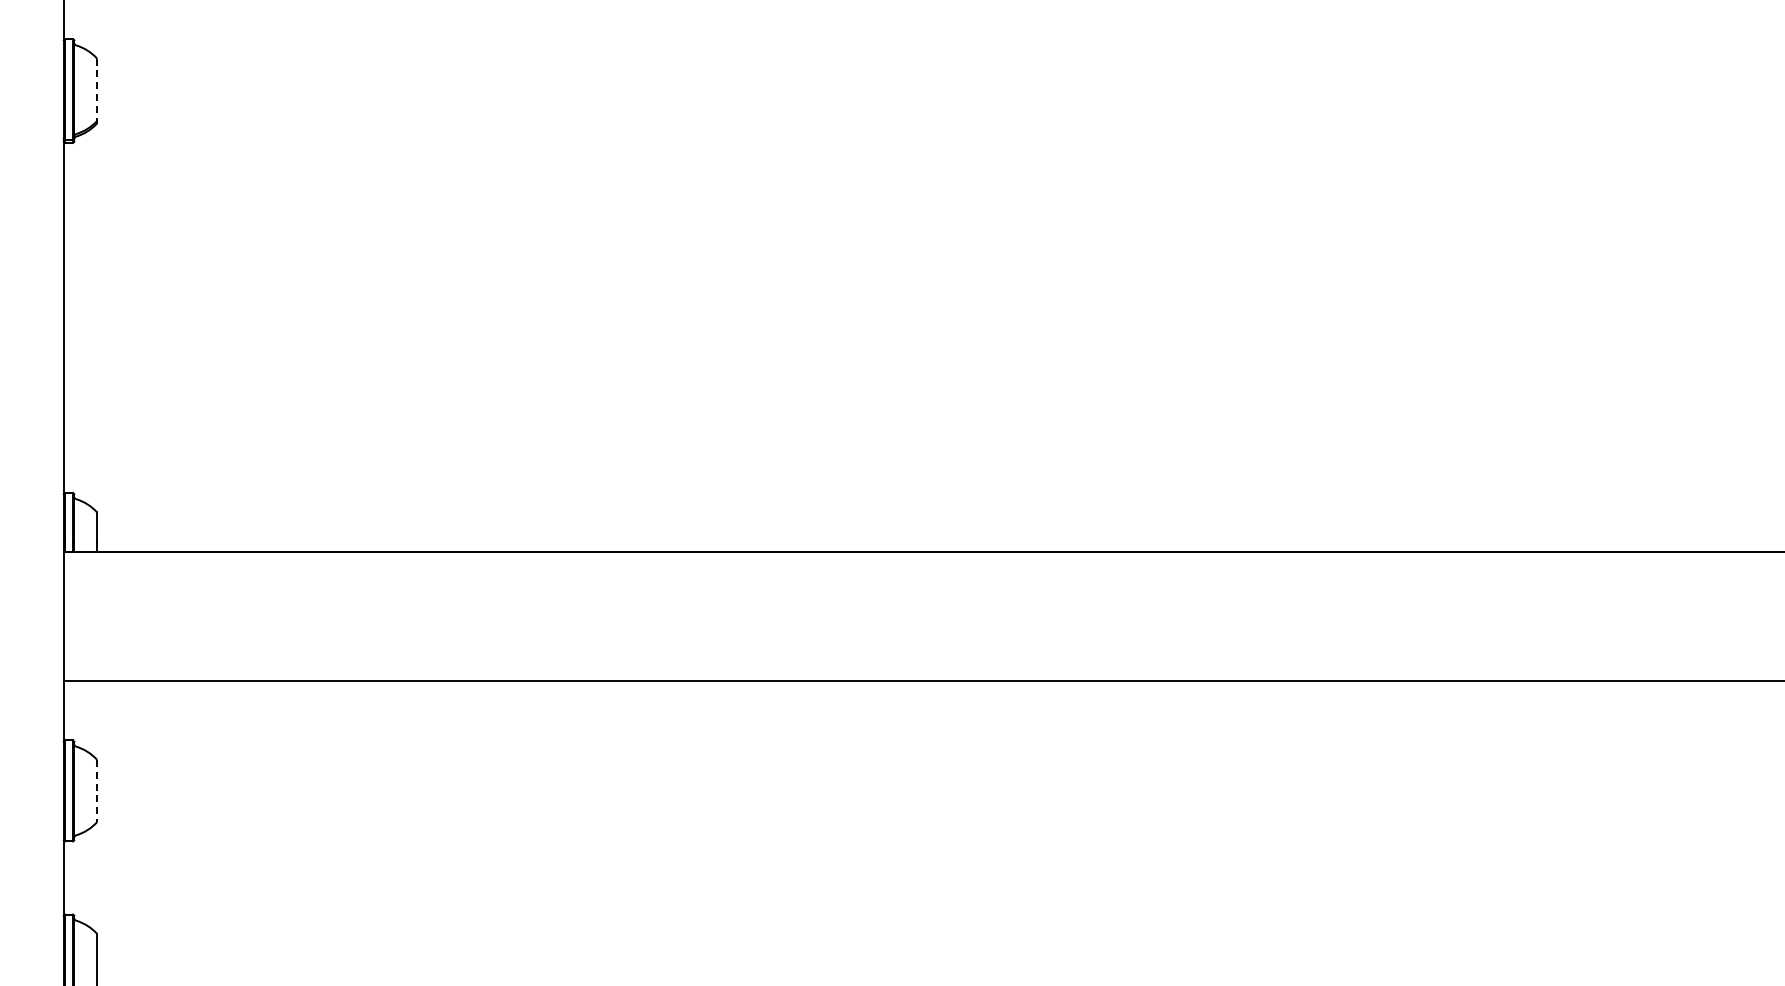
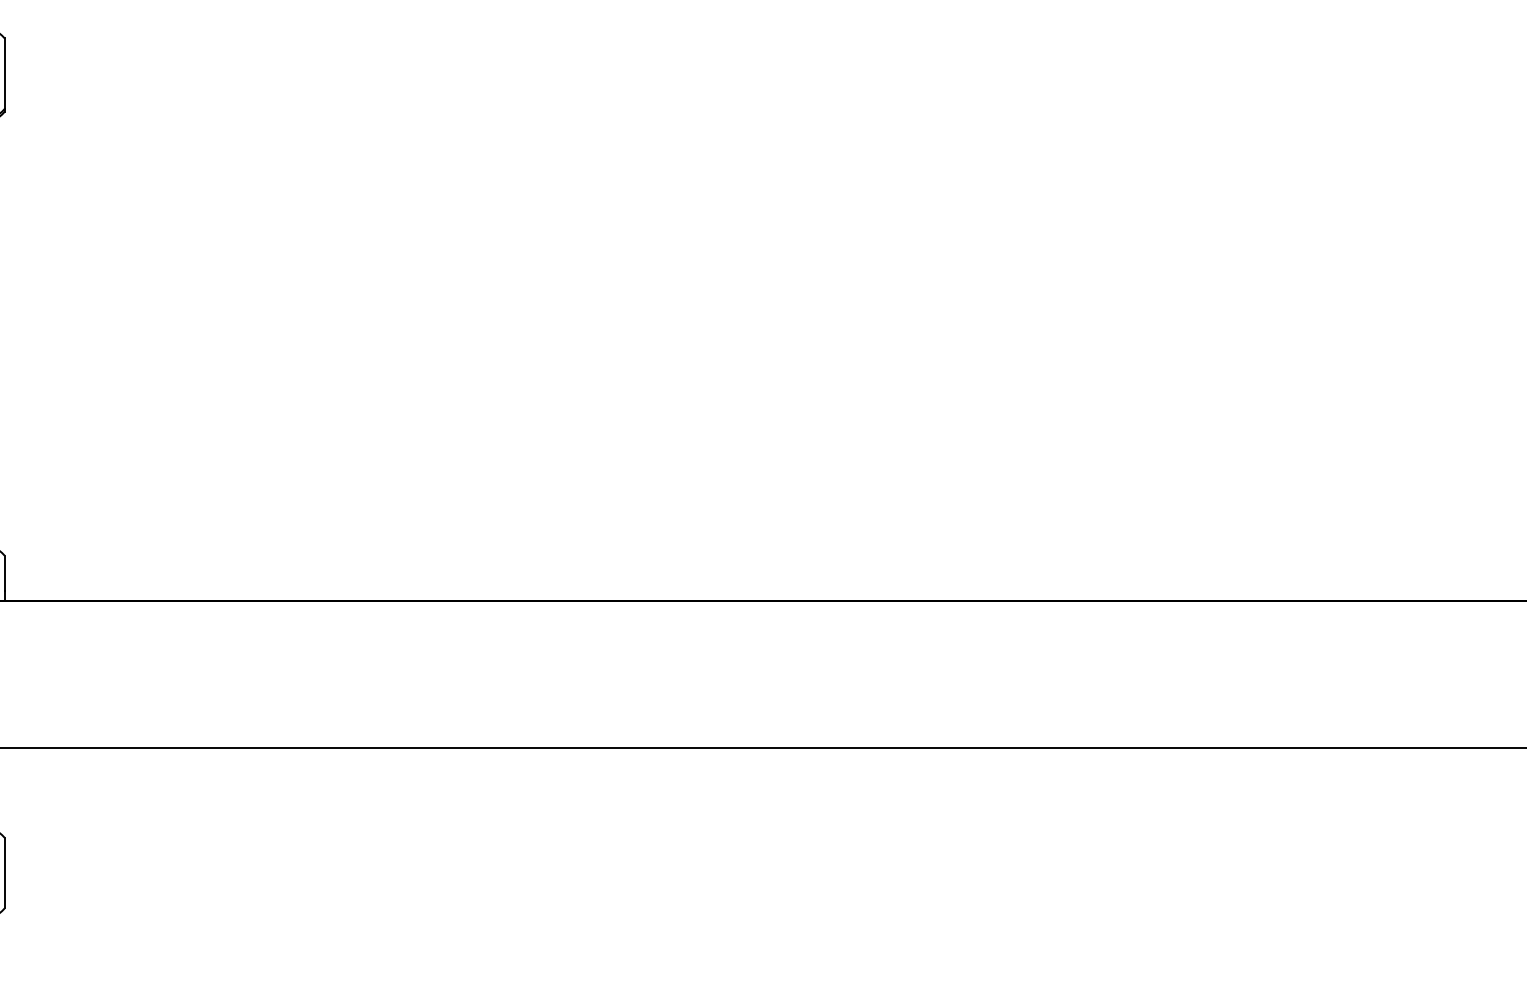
line: (97, 90) -> (4, 74), dashed -> solid
line: (97, 791) -> (4, 873), dashed -> solid

